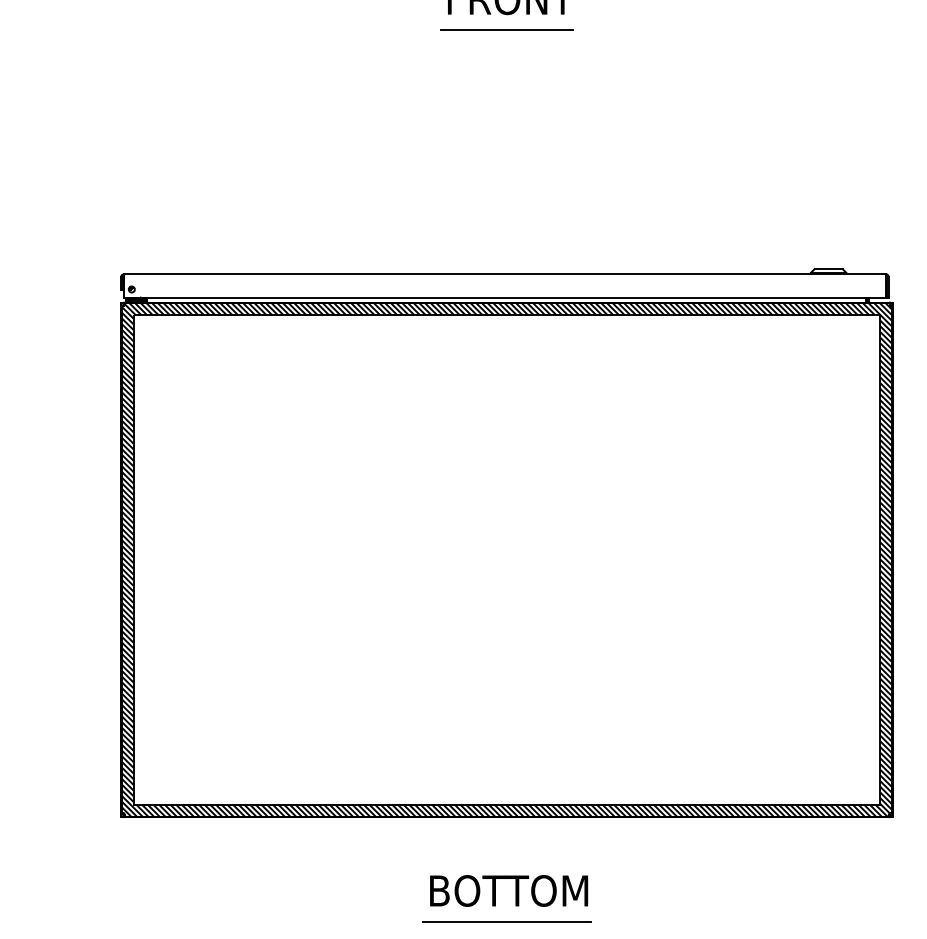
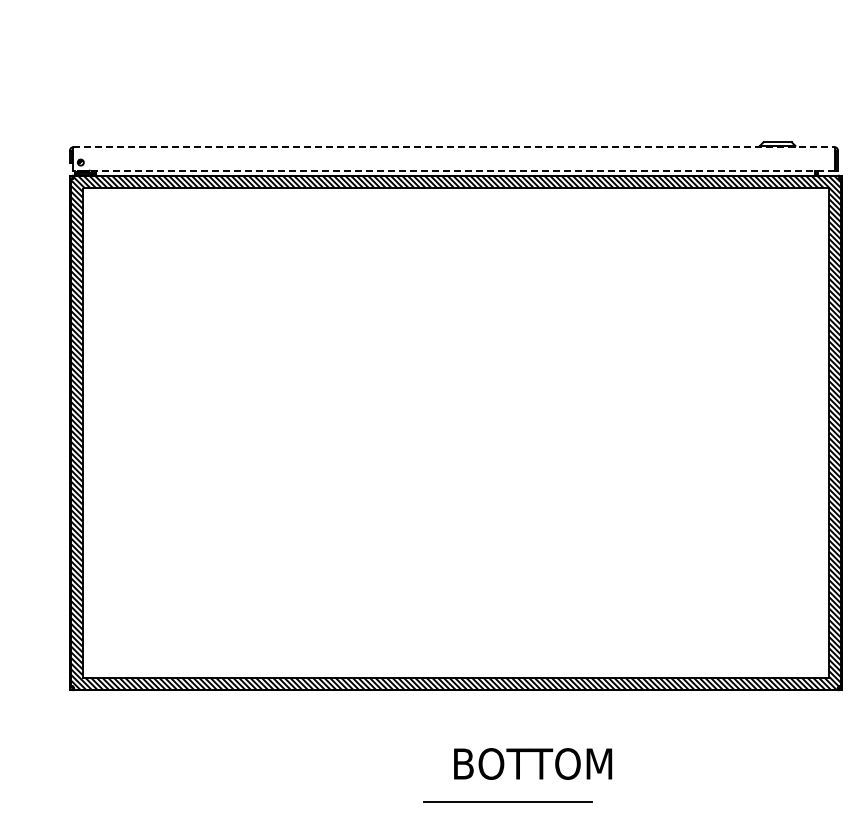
line: (505, 274) -> (454, 147), solid -> dashed
line: (504, 297) -> (453, 170), solid -> dashed
text: (509, 890) -> (533, 763), moved
line: (506, 921) -> (507, 801), moved

